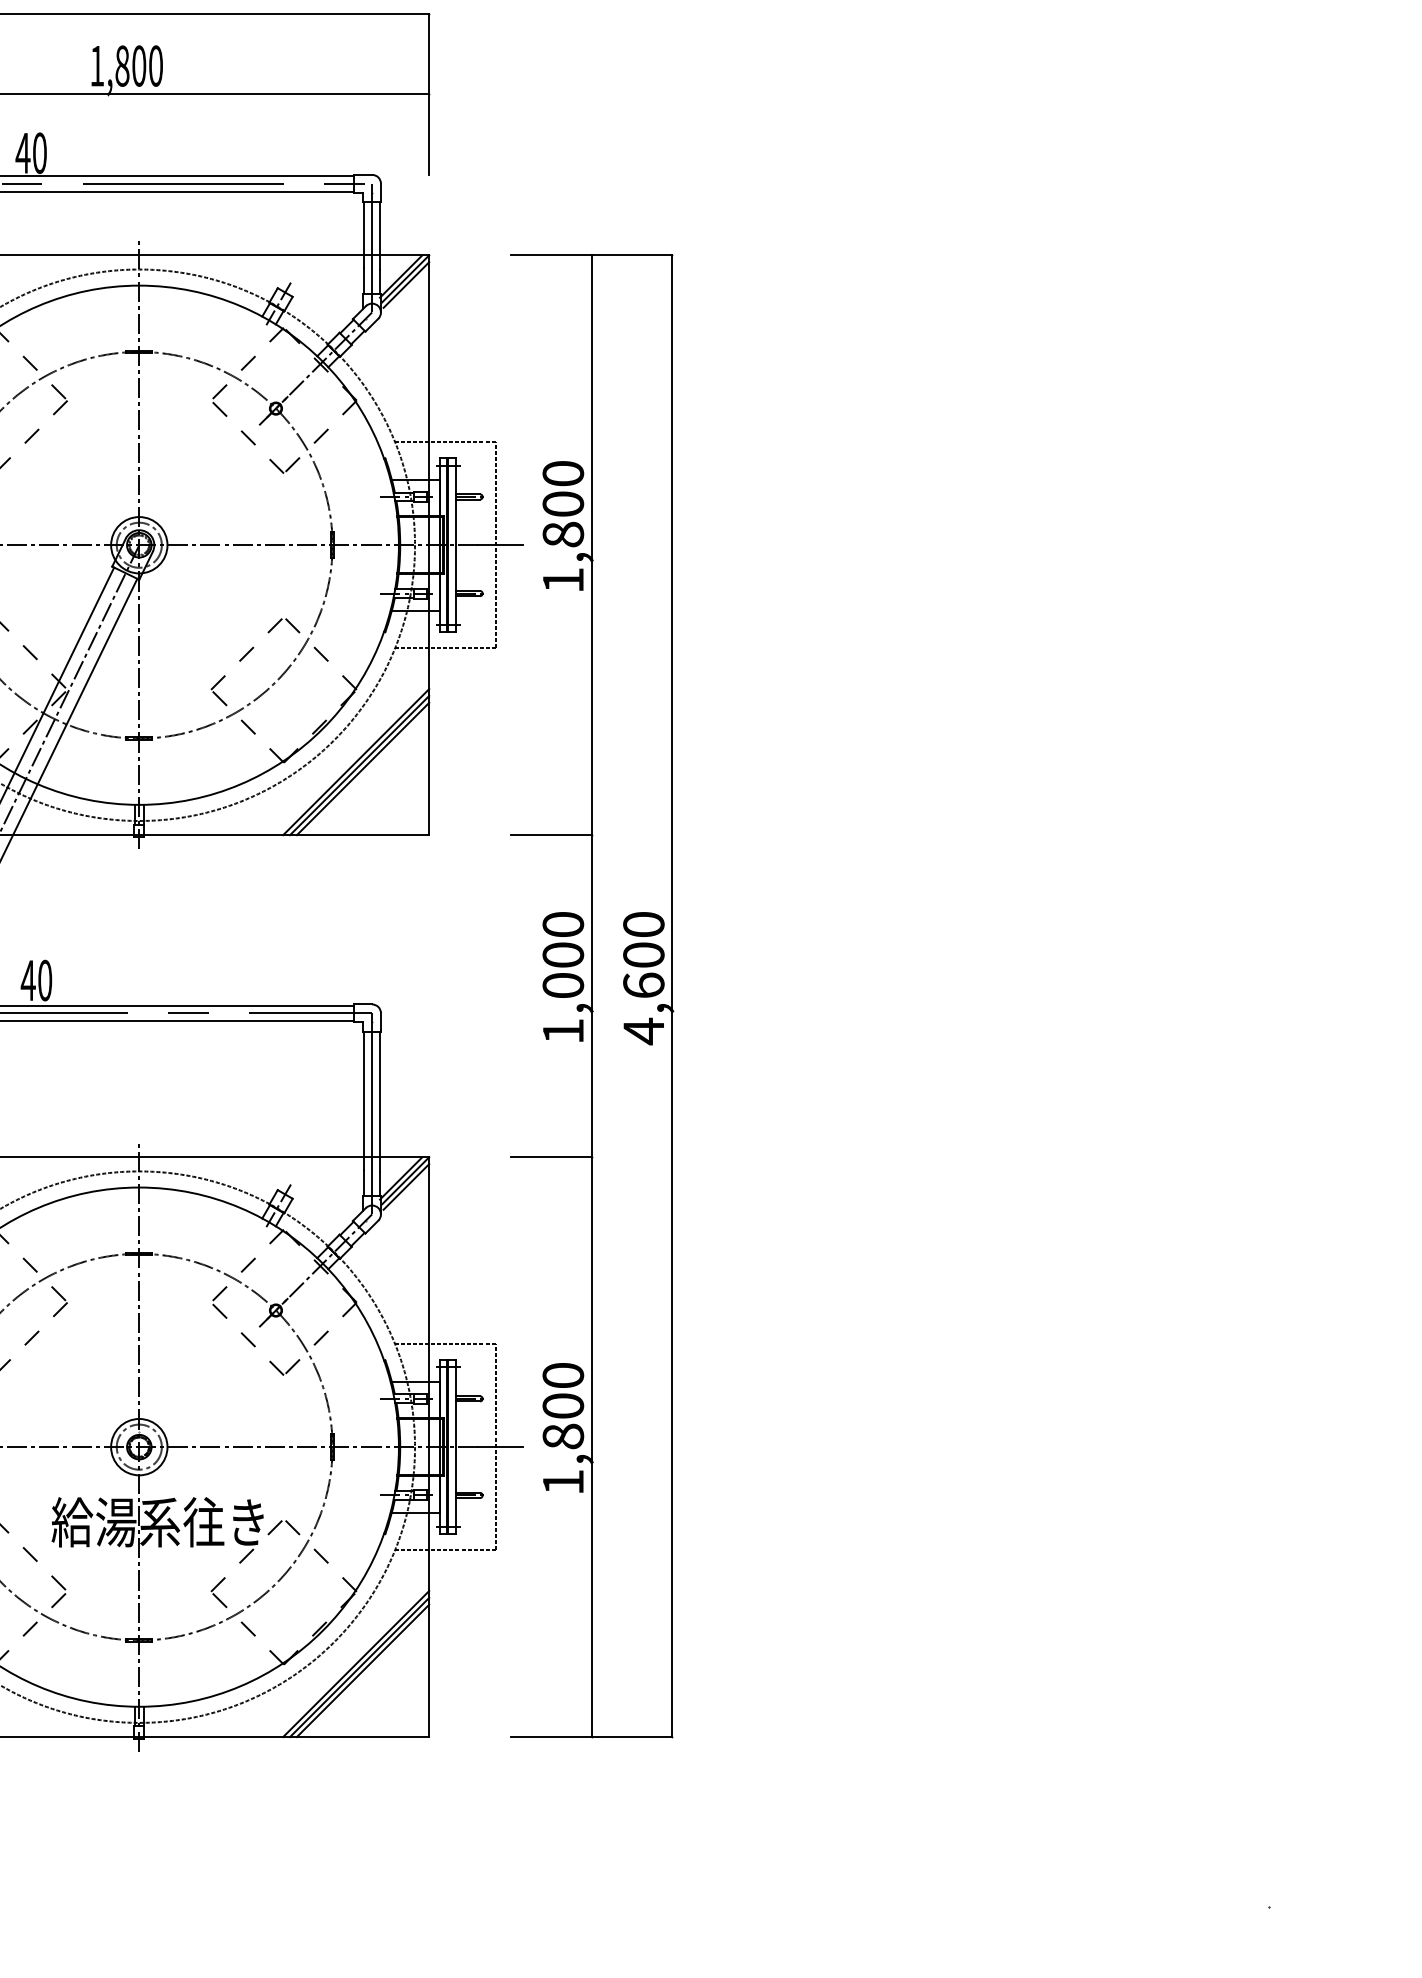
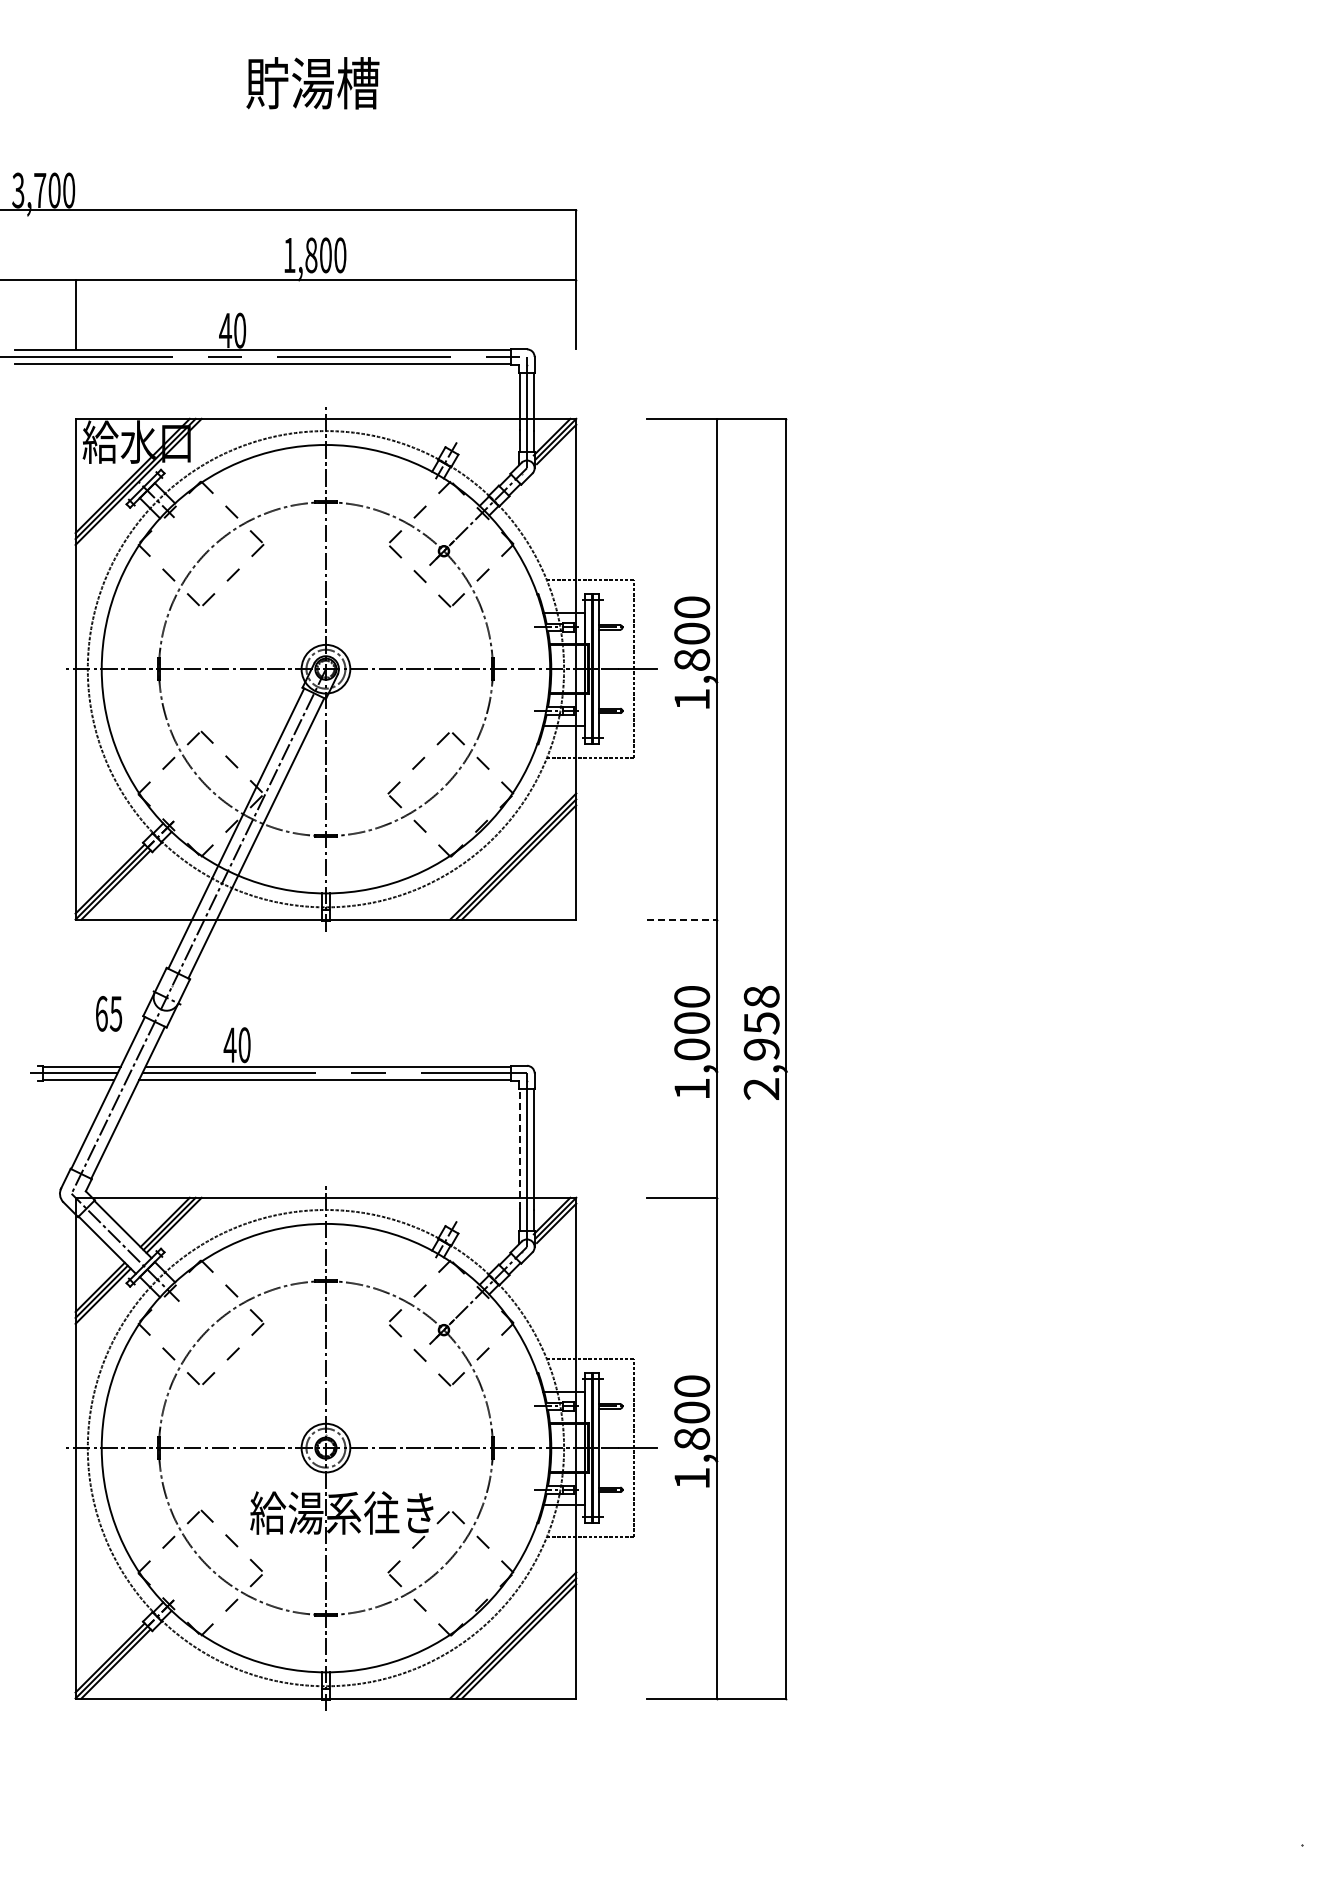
line: (551, 835) -> (681, 919), solid -> dashed
text: (643, 978) -> (761, 1043), 4,600 -> 2,958
line: (364, 1101) -> (520, 1149), solid -> dashed

